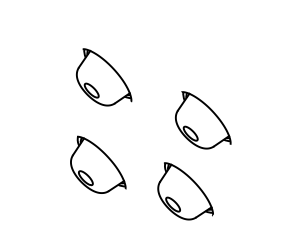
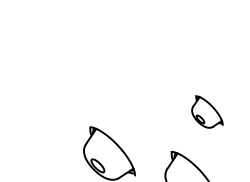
part: (104, 77) -> (115, 71), removed
part: (203, 120) -> (207, 112), size x0.6

